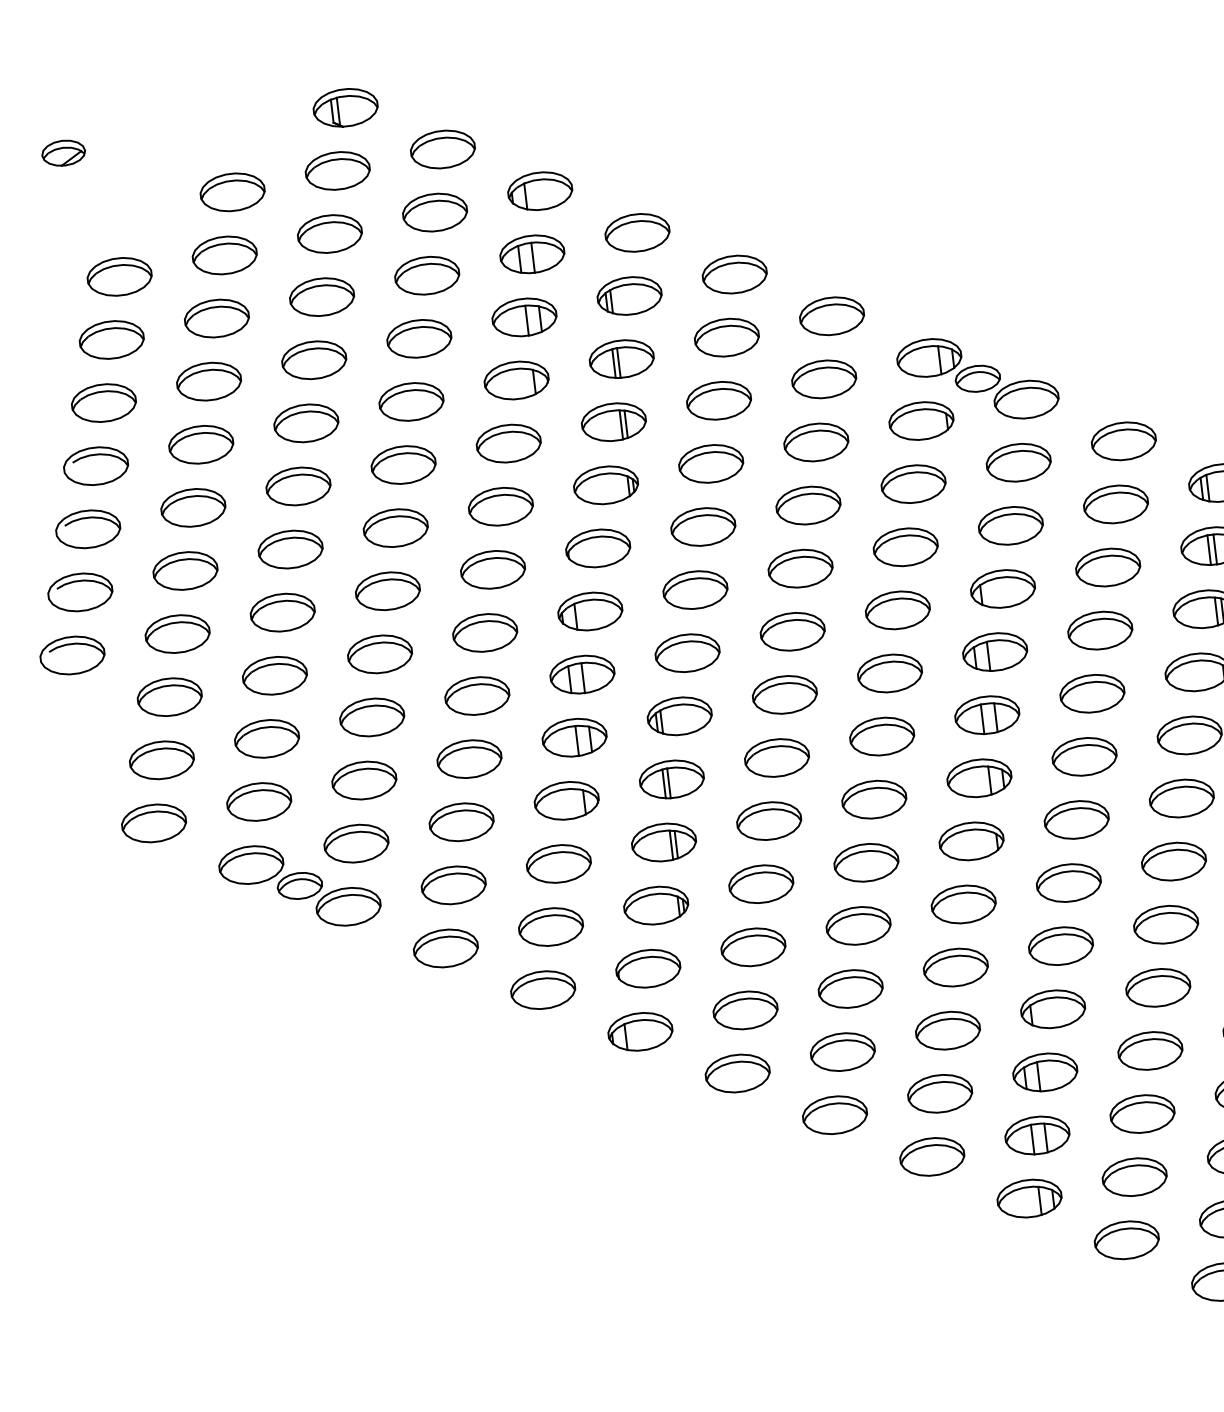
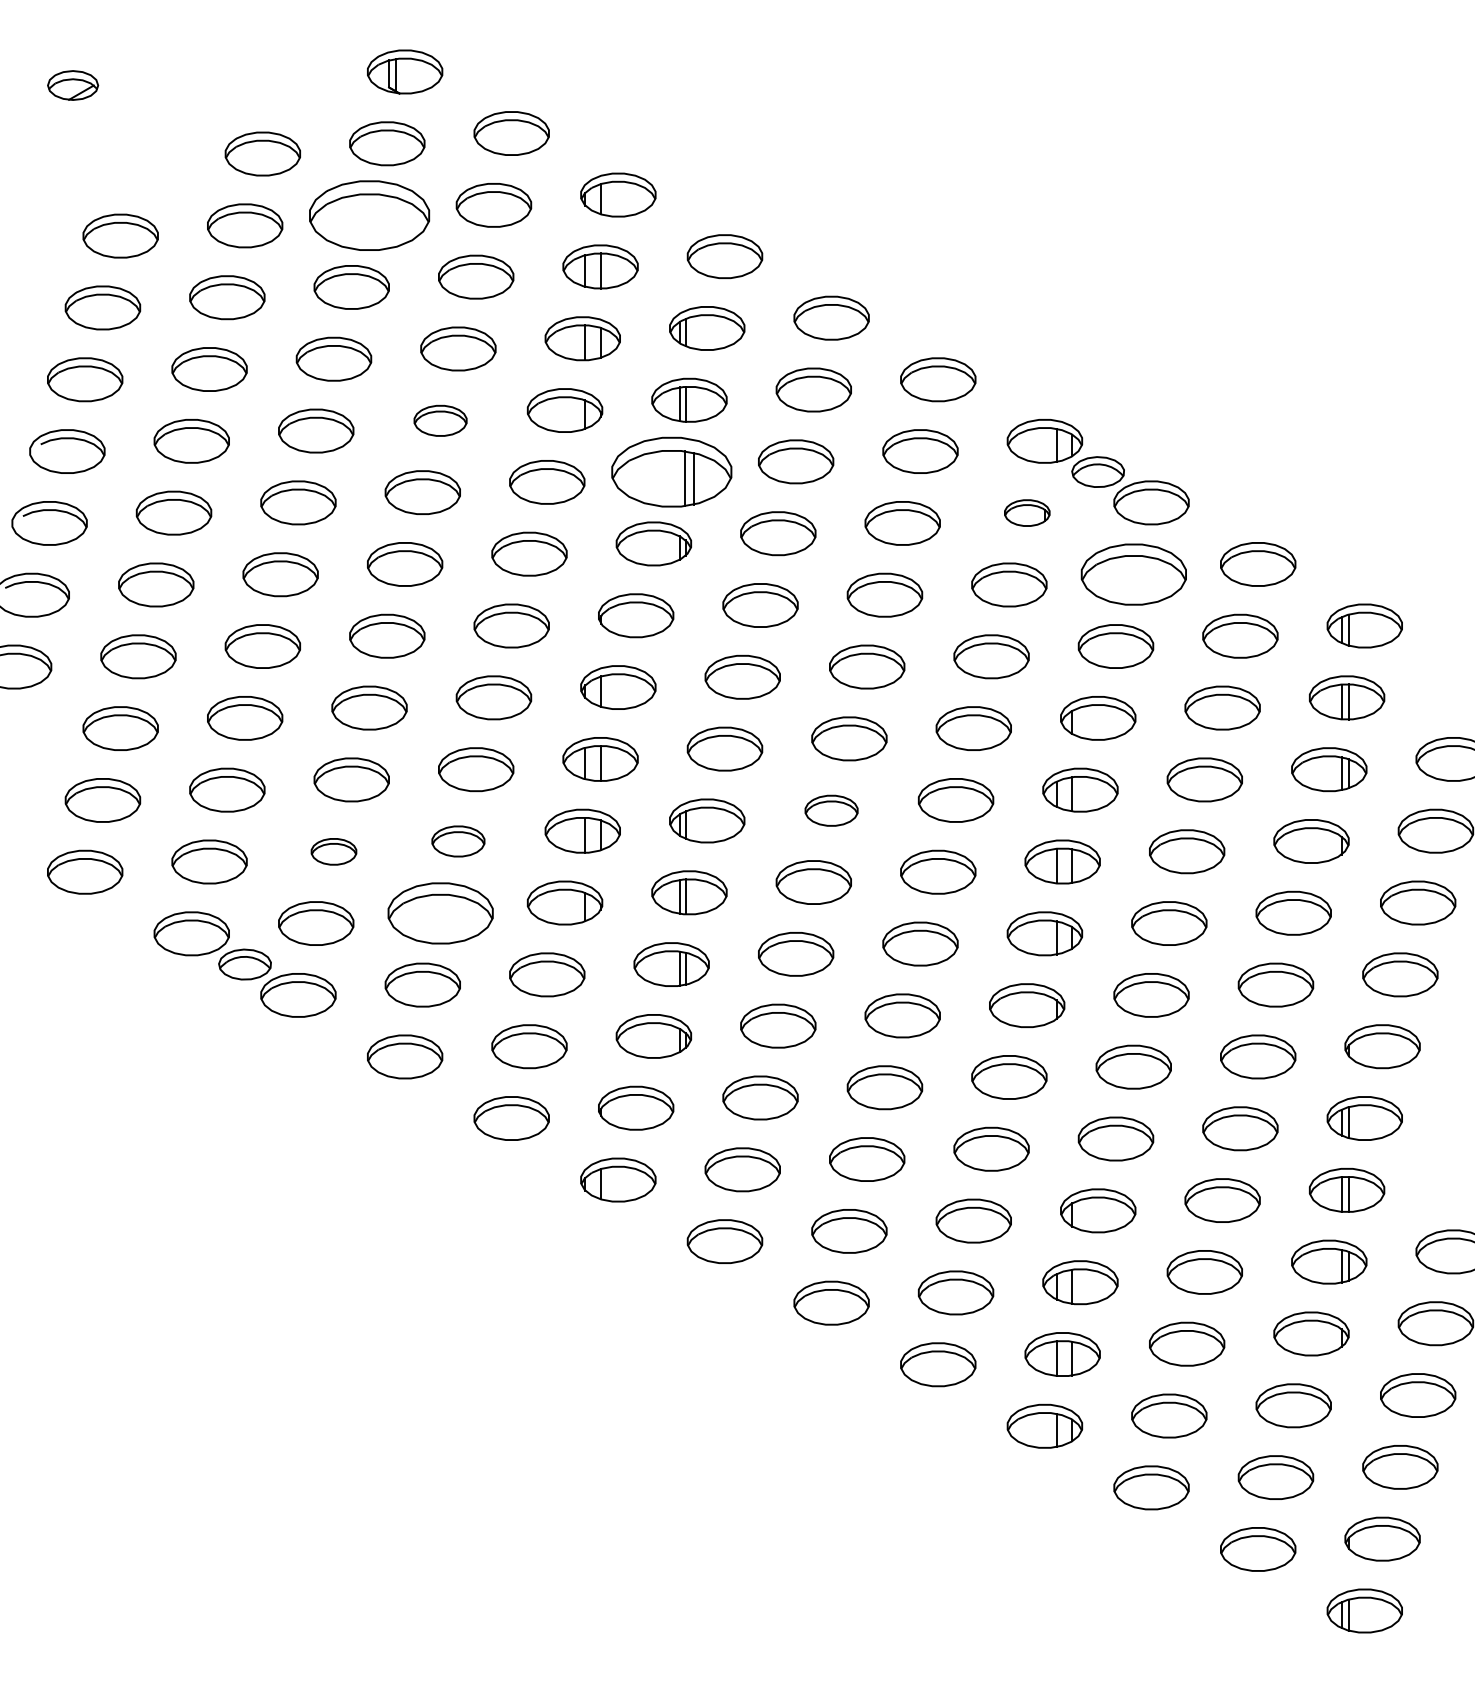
part: (329, 233) -> (369, 215), size x1.6
part: (411, 401) -> (440, 420), size x0.7
part: (921, 420) -> (1027, 512), size x0.6
part: (613, 421) -> (671, 471), size x1.6
part: (1018, 462) -> (1133, 574), size x1.4
part: (784, 694) -> (831, 810), size x0.7
part: (469, 759) -> (458, 841), size x0.7
part: (363, 780) -> (333, 851), size x0.6
part: (461, 821) -> (440, 912), size x1.4

